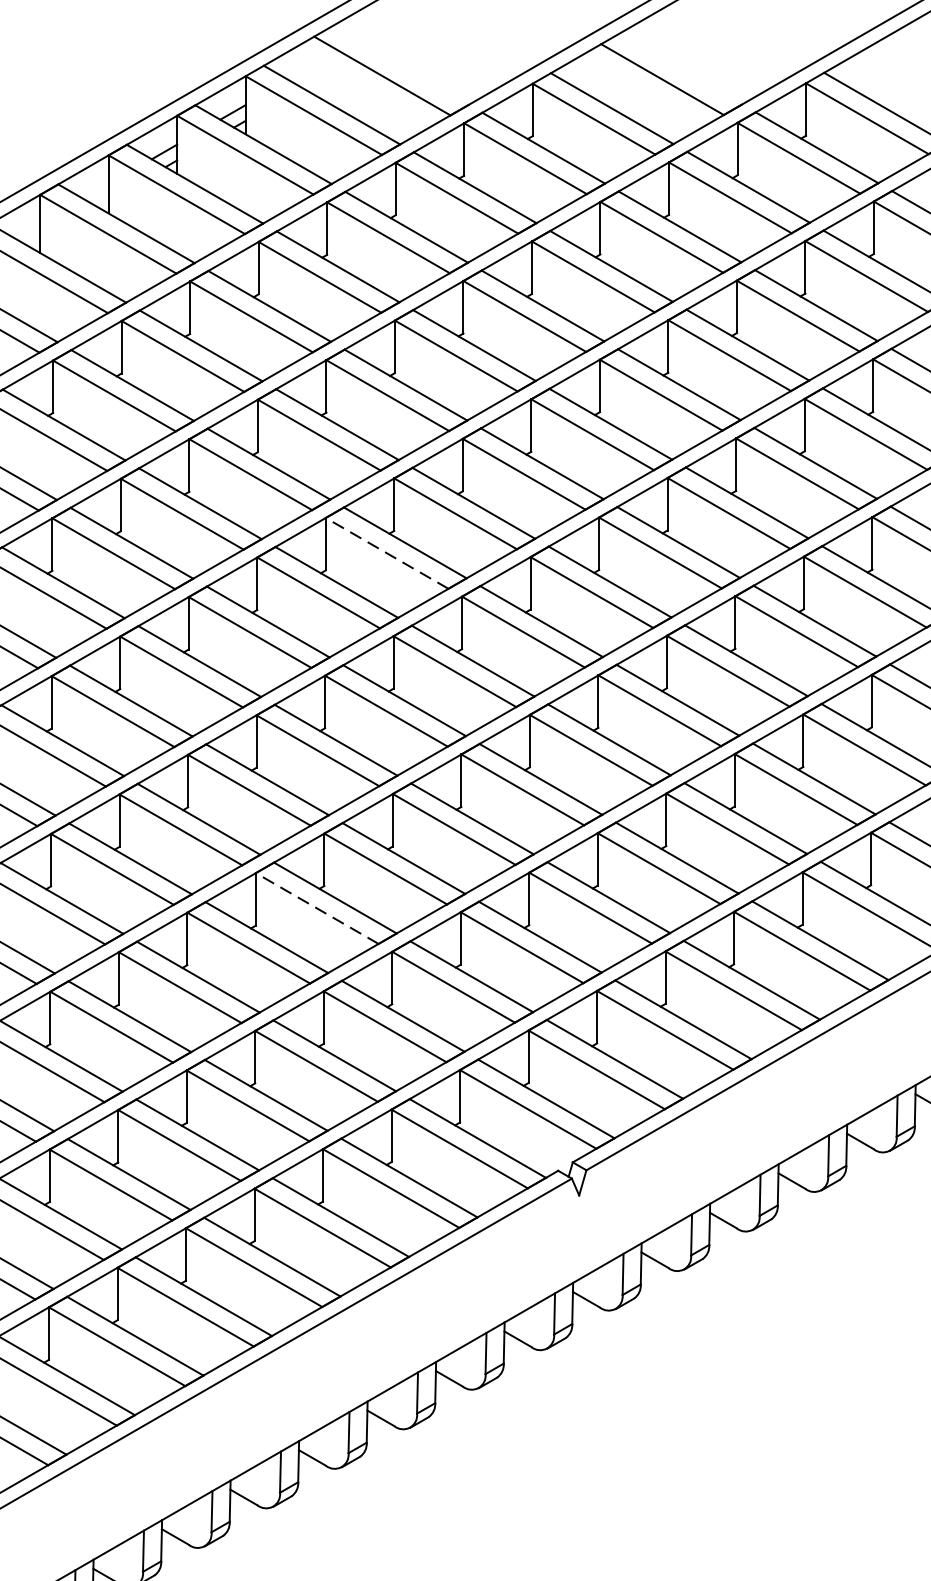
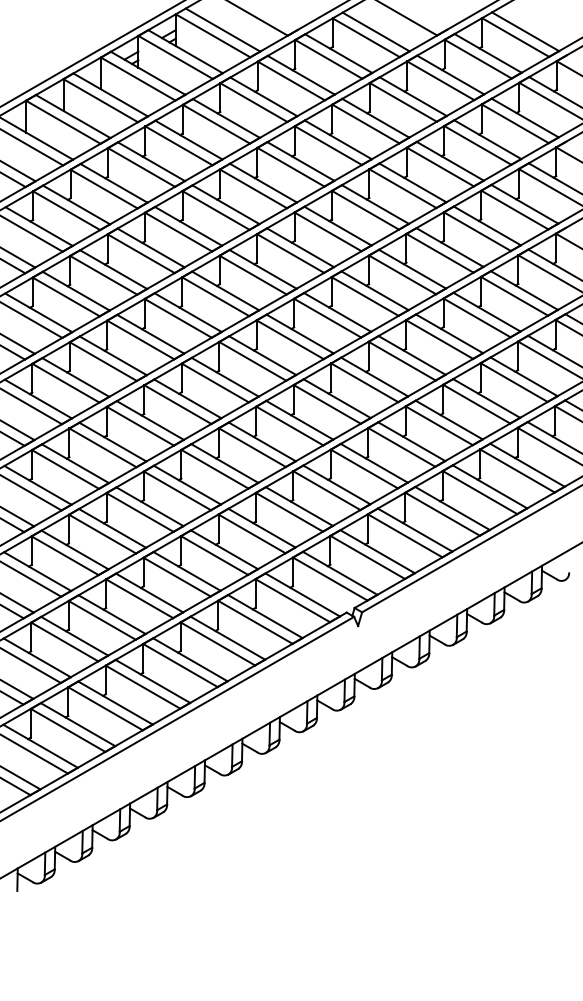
line: (387, 554) -> (253, 275), dashed -> solid
line: (316, 908) -> (214, 469), dashed -> solid

